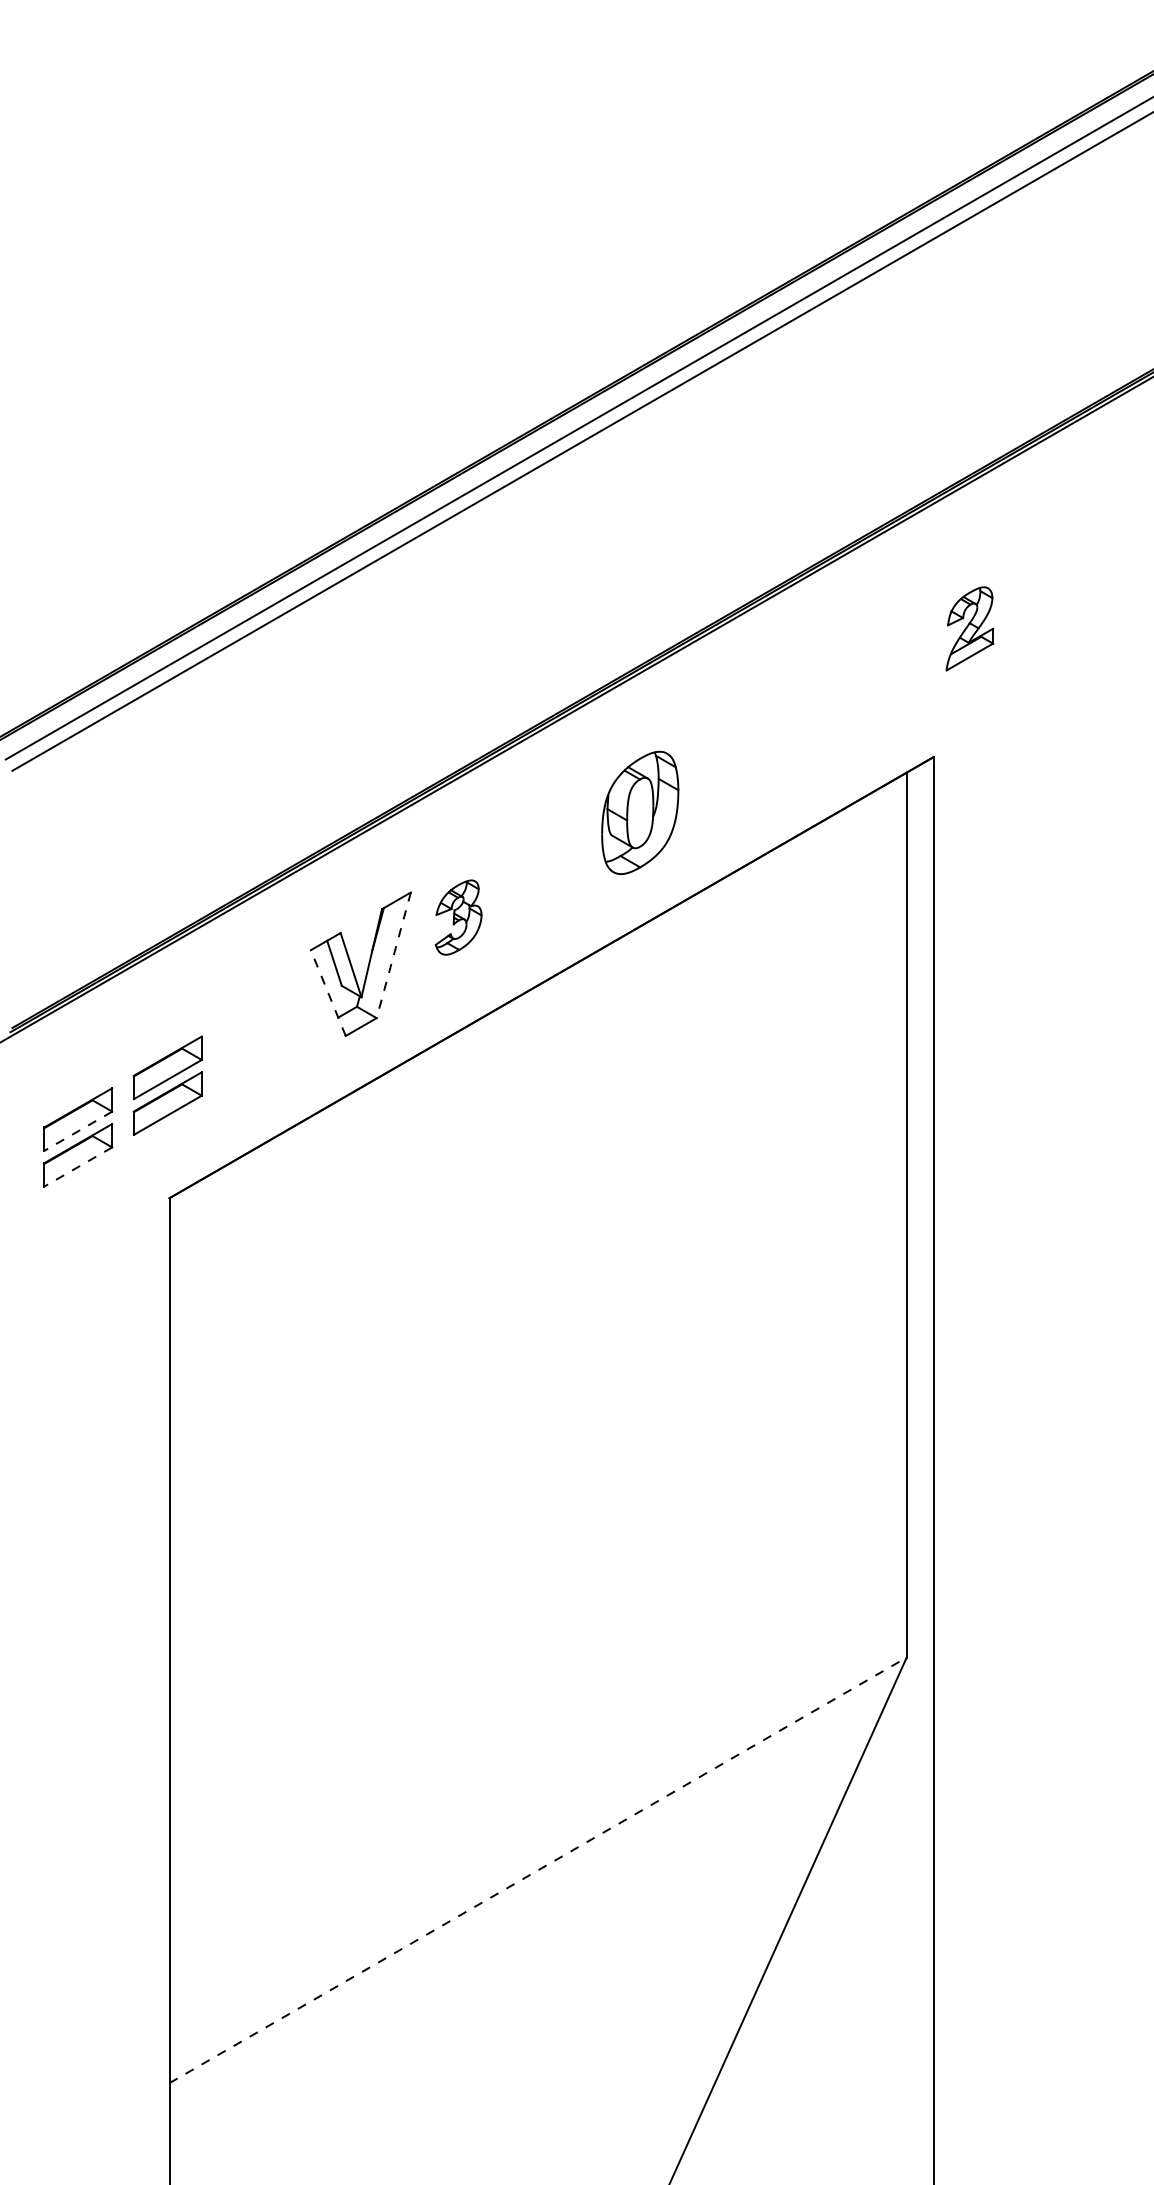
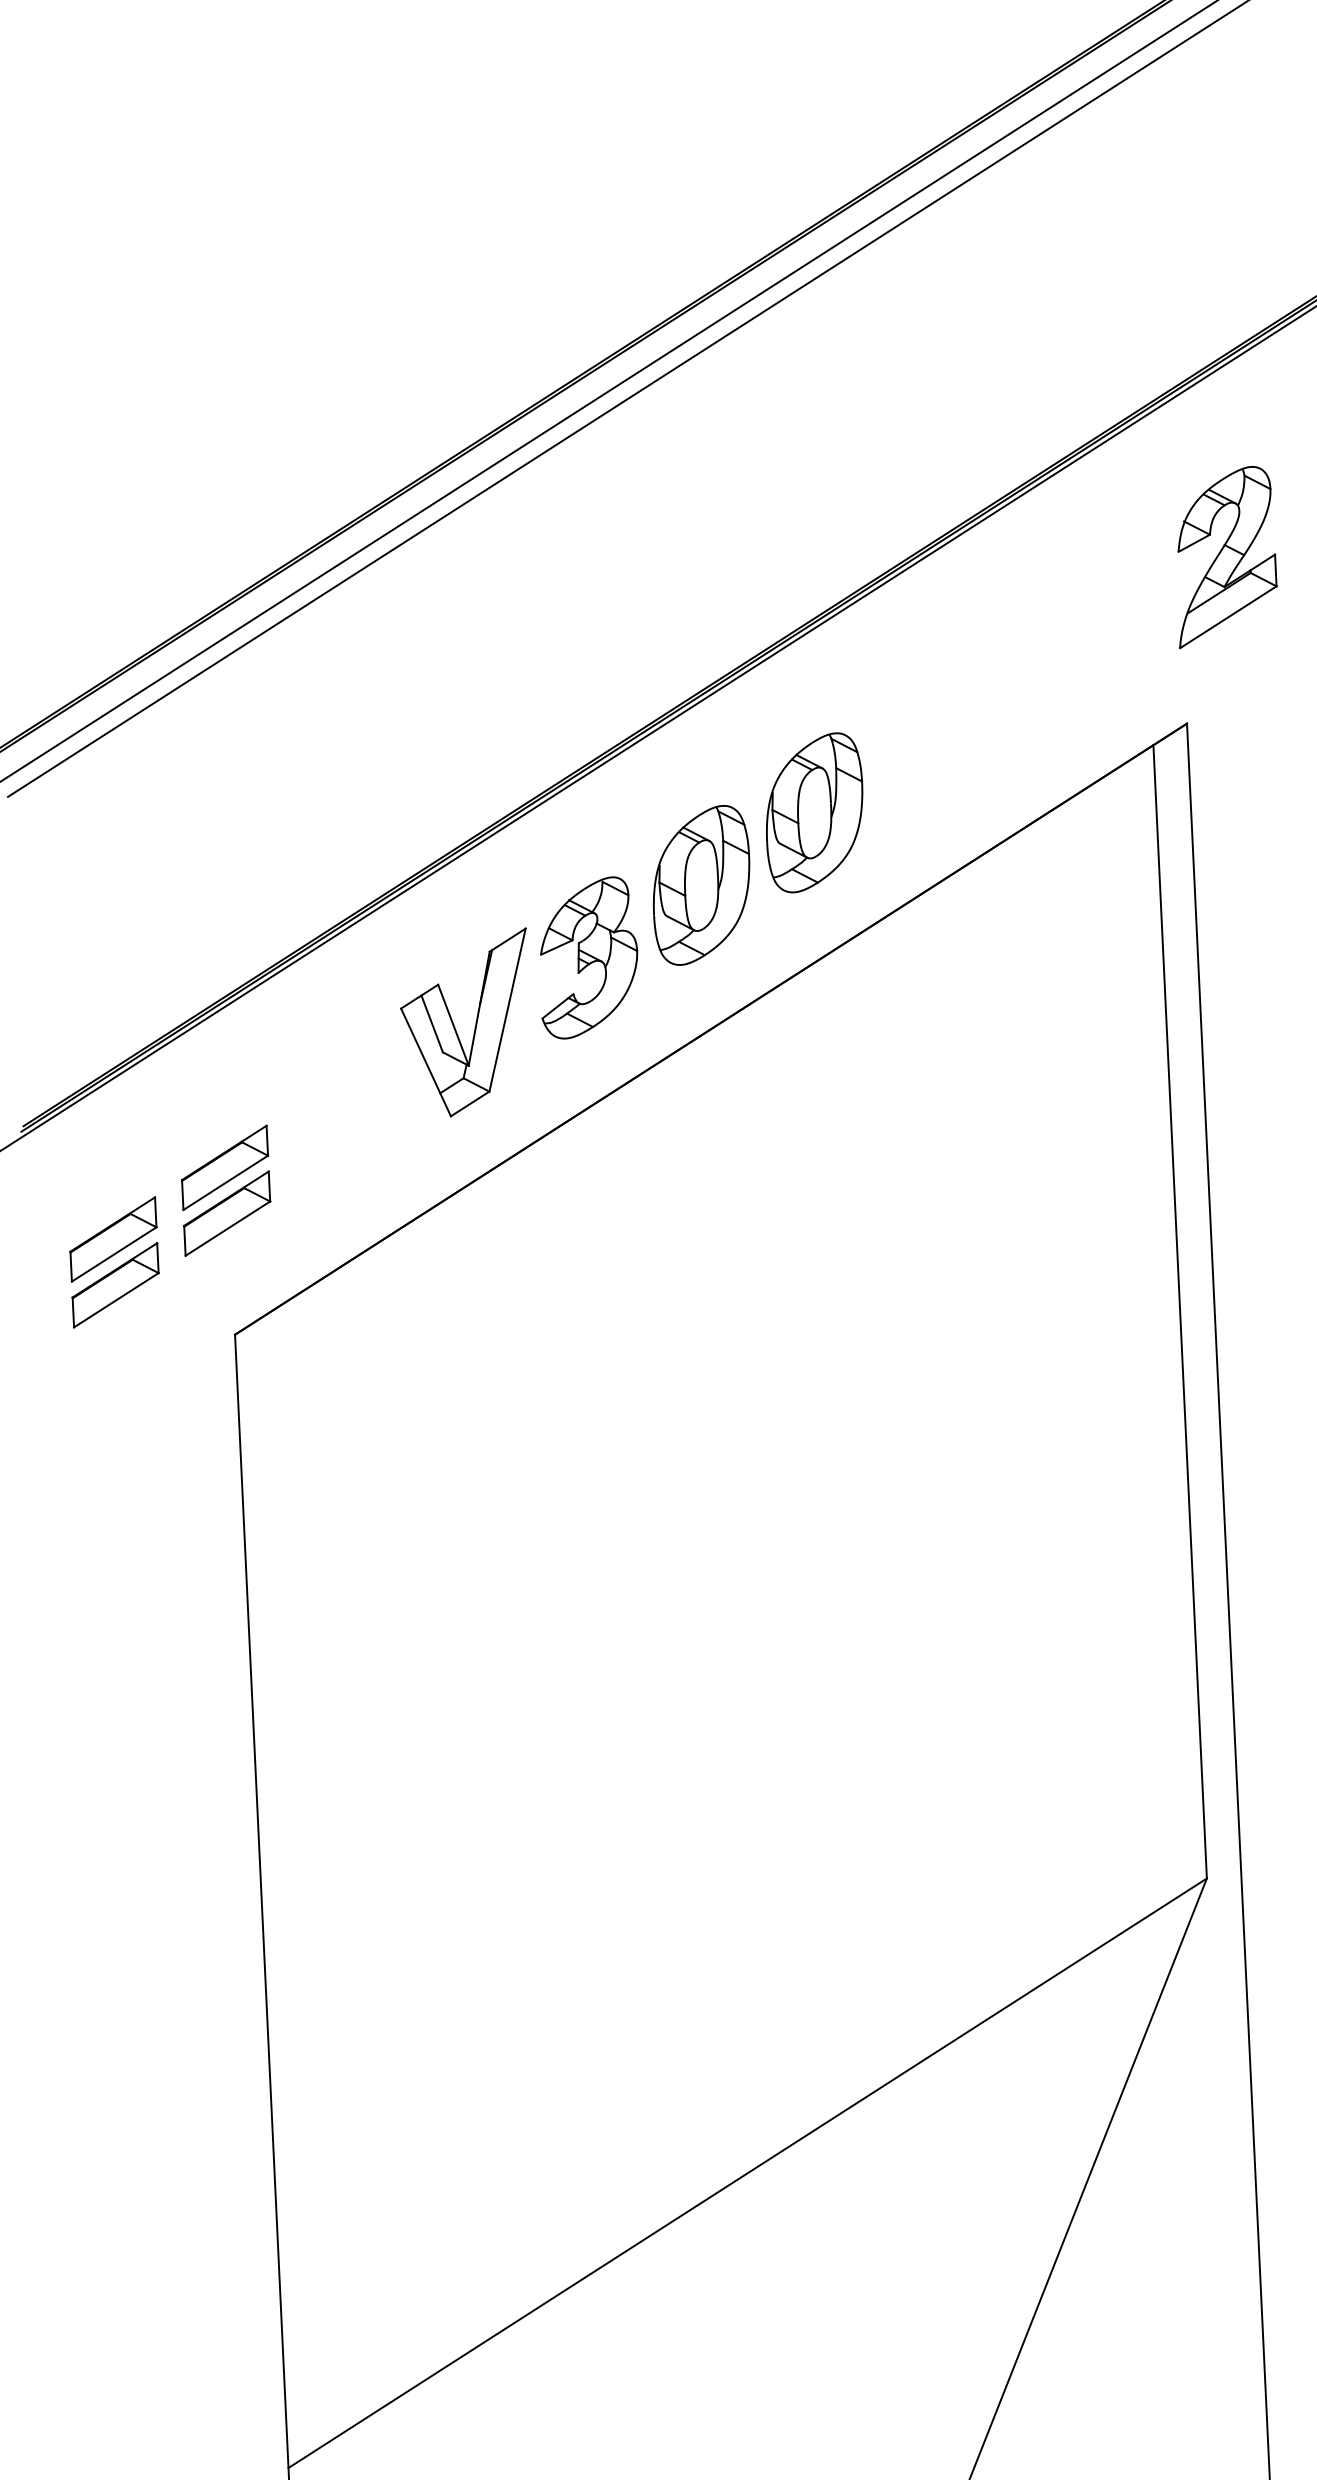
part: (969, 628) -> (1225, 556), size x1.67
part: (549, 865) -> (701, 885), added
part: (458, 917) -> (588, 957), size x1.67
line: (393, 955) -> (507, 1010), dashed -> solid
line: (328, 992) -> (426, 1061), dashed -> solid
line: (77, 1131) -> (113, 1254), dashed -> solid
line: (77, 1167) -> (115, 1300), dashed -> solid
line: (538, 1870) -> (748, 2173), dashed -> solid

